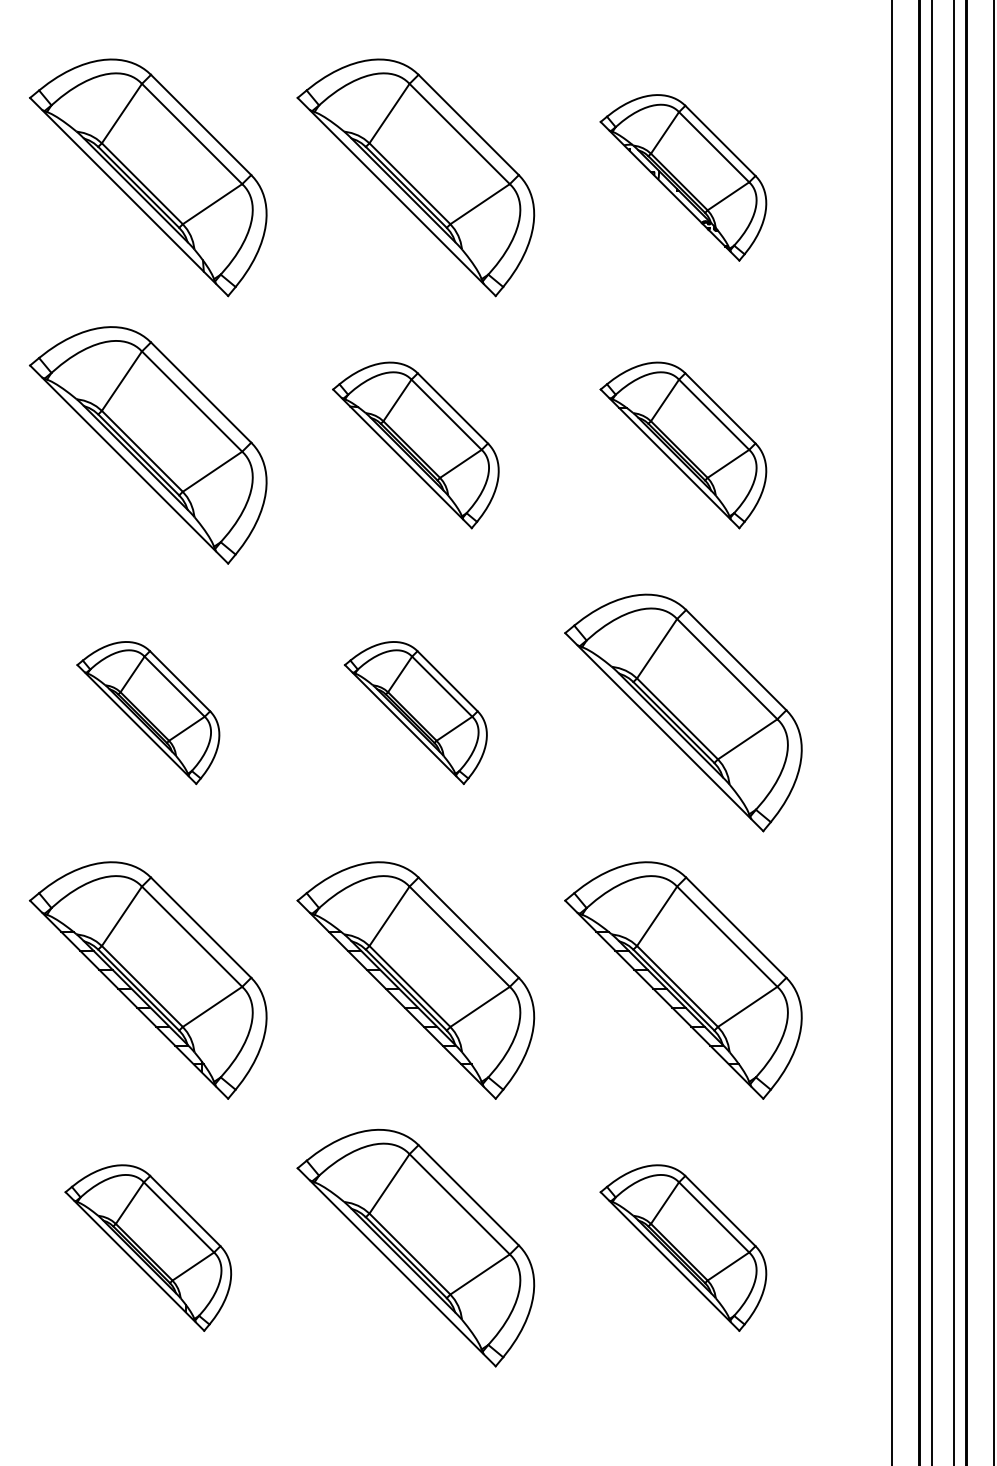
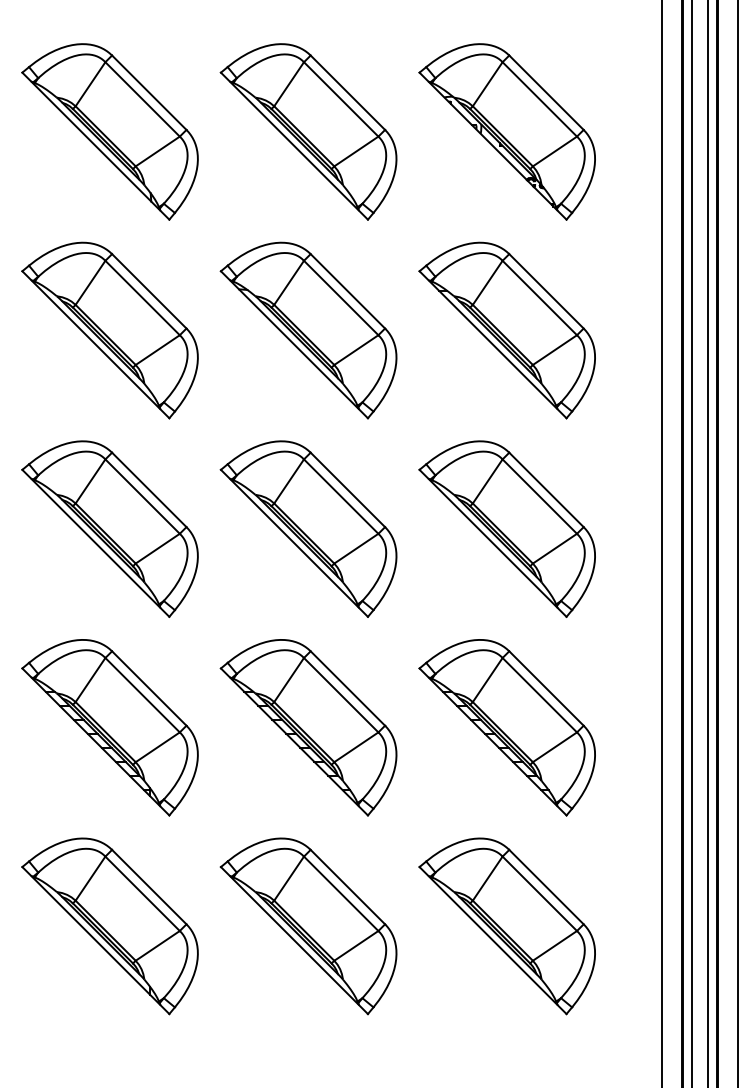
part: (683, 177) -> (507, 131), size x1.43
part: (415, 445) -> (308, 330), size x1.43
part: (683, 445) -> (507, 330), size x1.43
part: (148, 712) -> (110, 528), size x1.67
part: (415, 712) -> (308, 528), size x1.67
part: (148, 1247) -> (110, 925), size x1.43
part: (683, 1247) -> (507, 925), size x1.43

